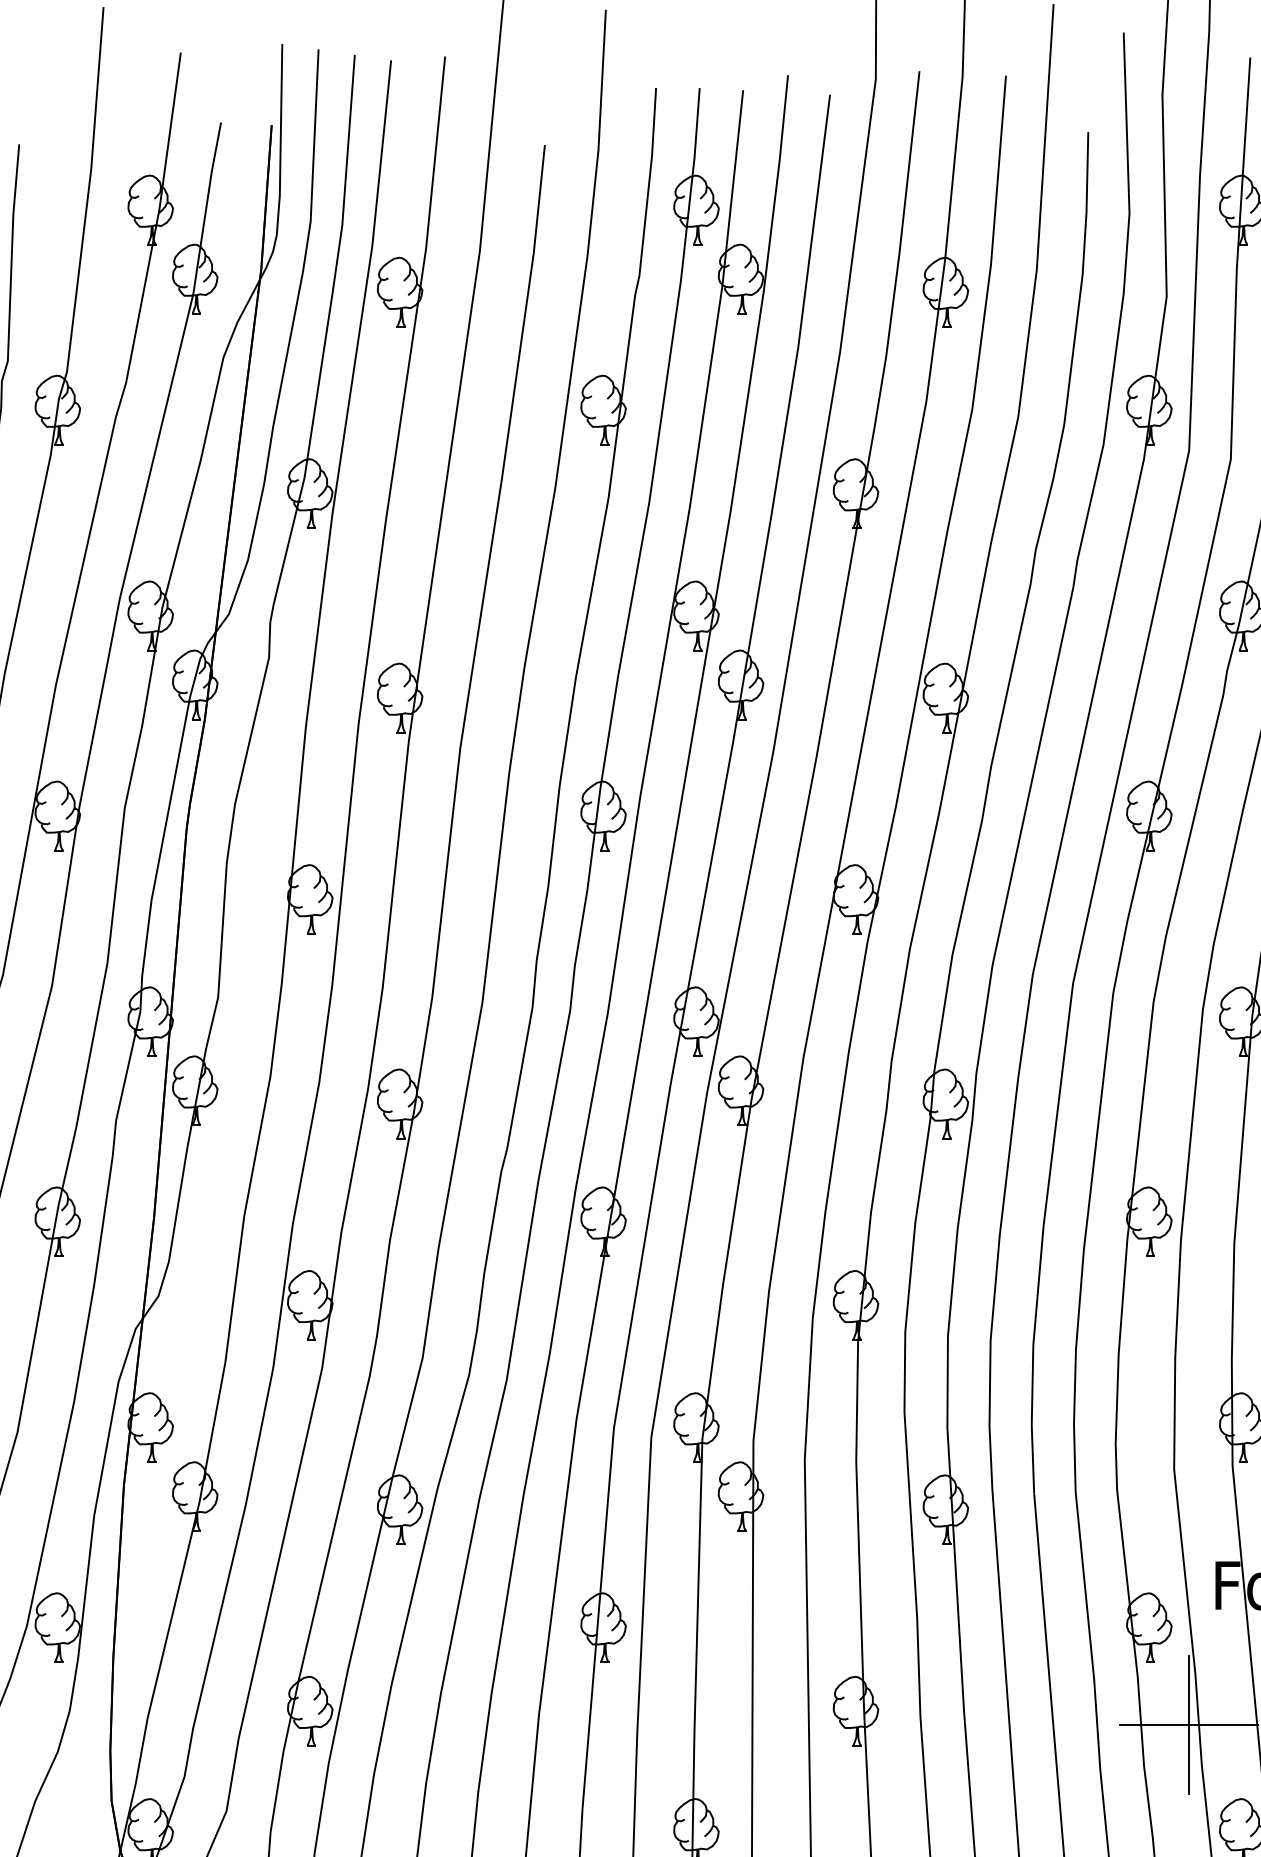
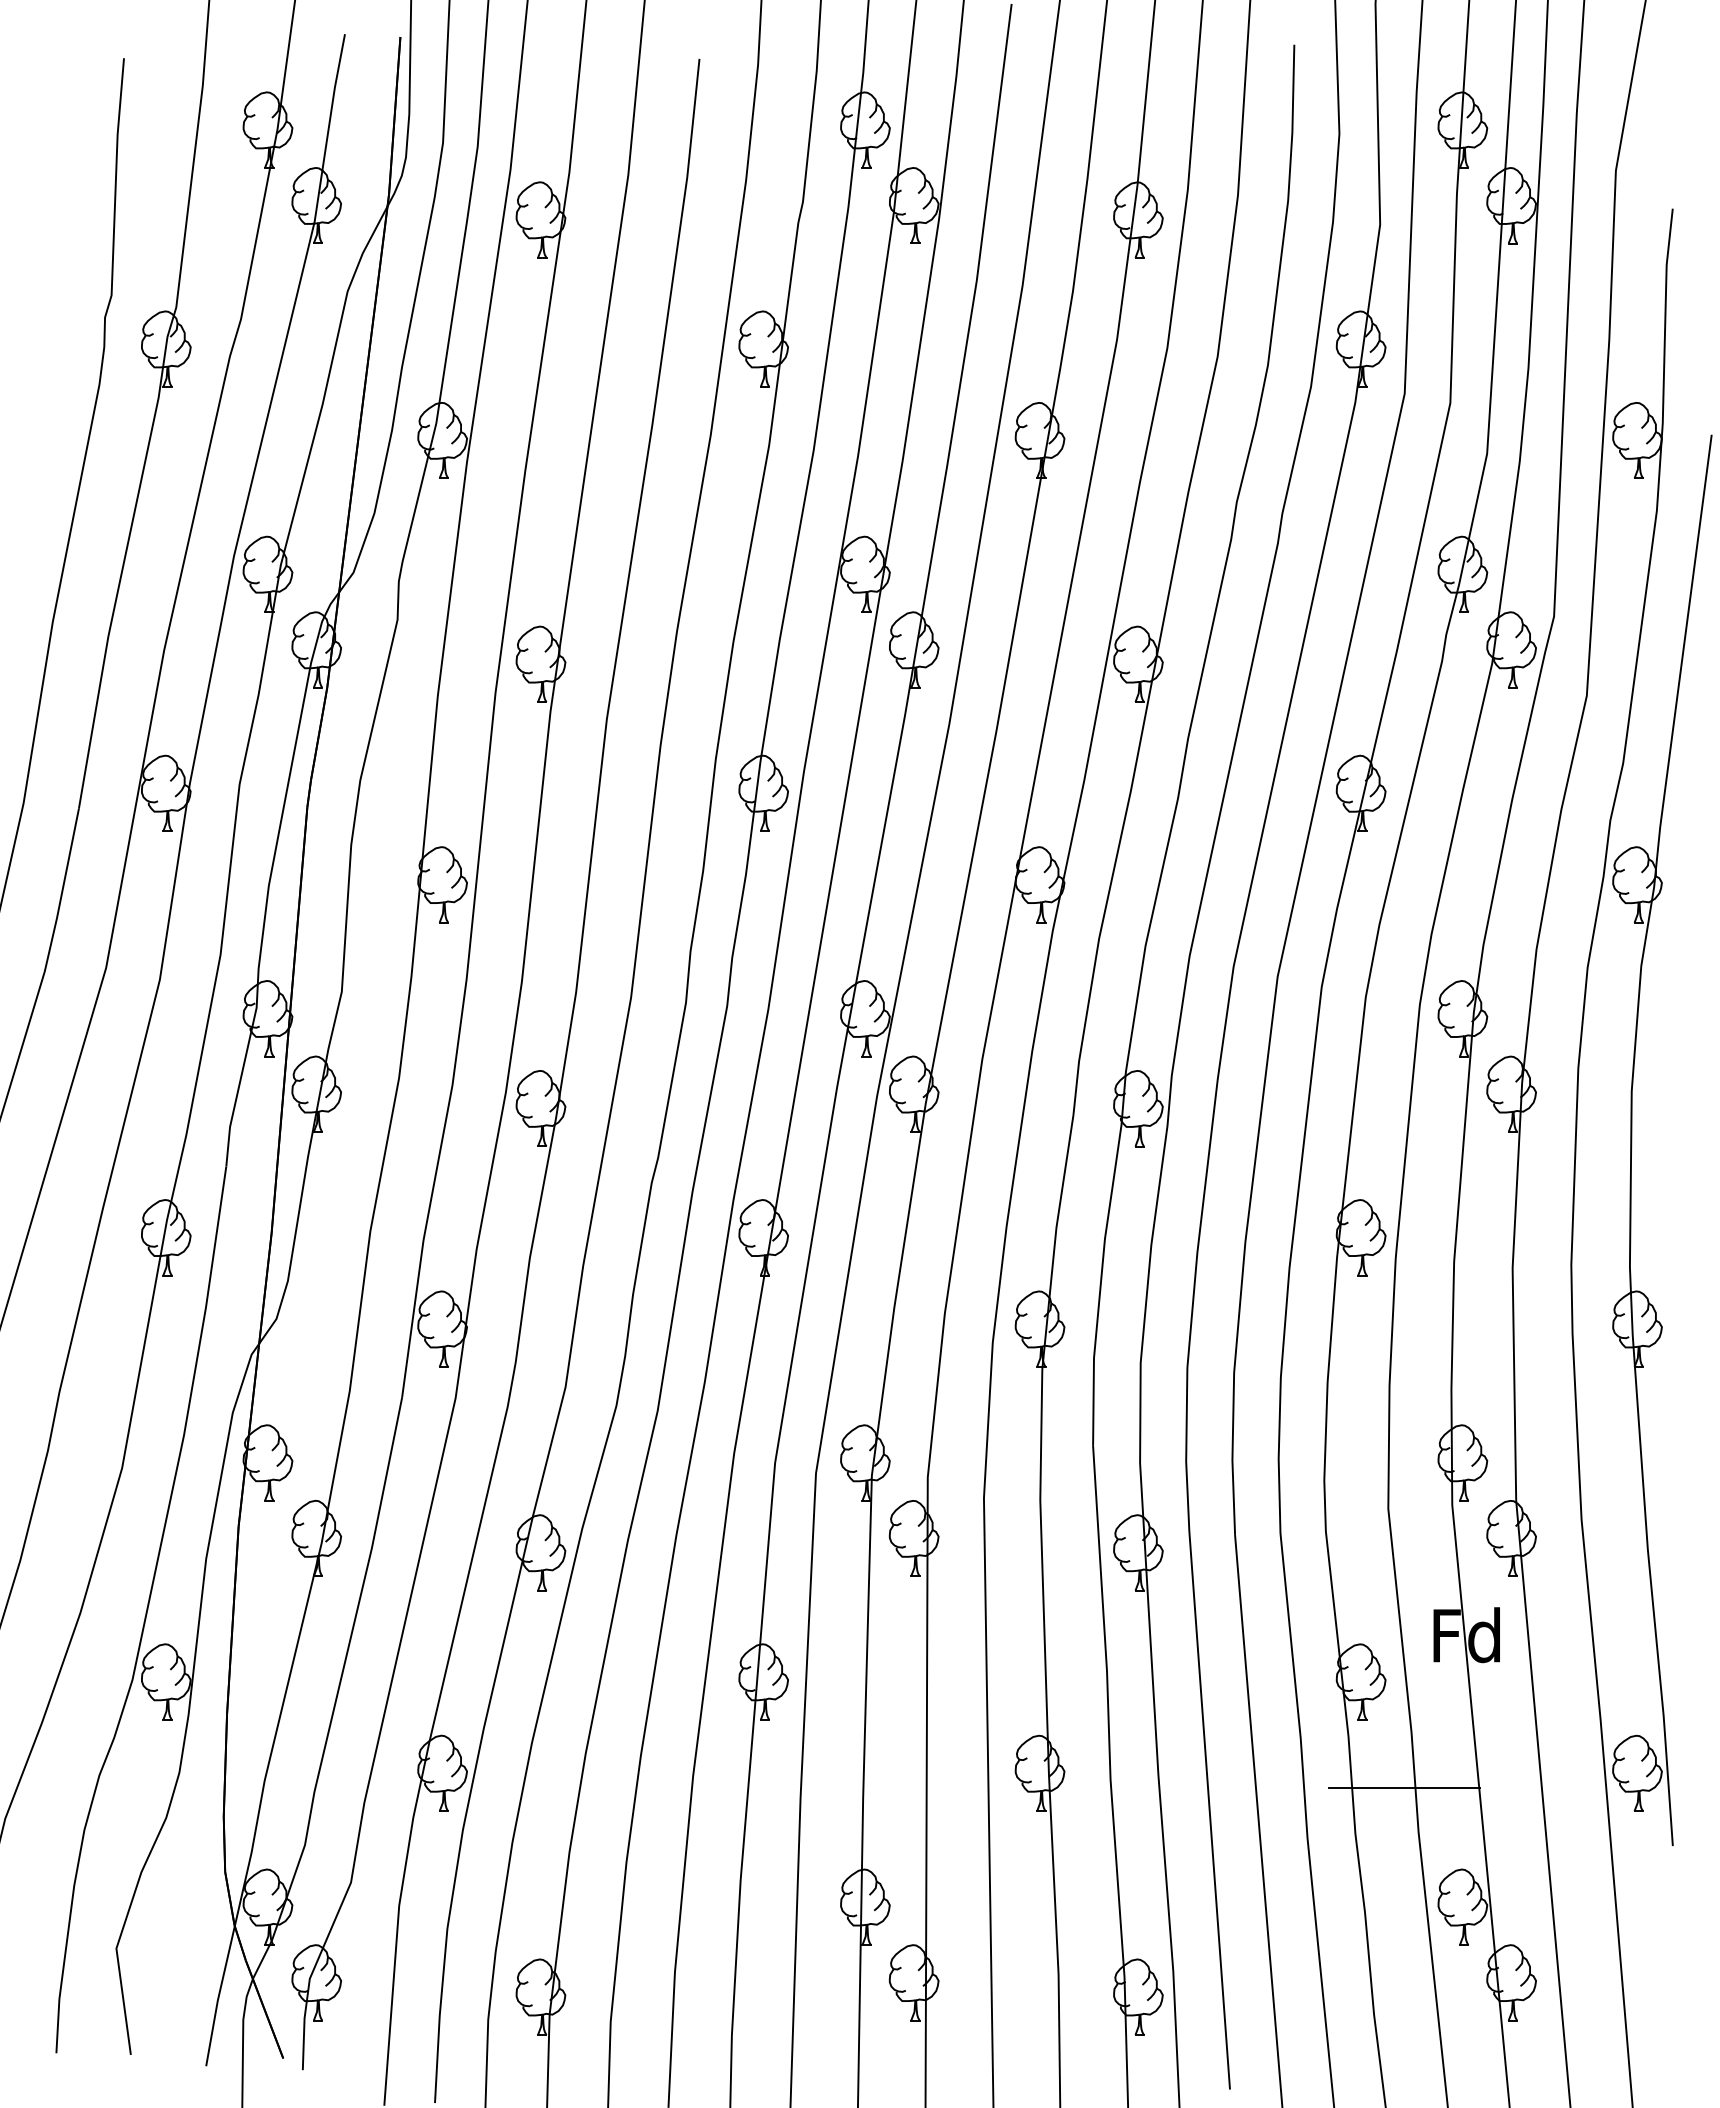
line: (1188, 1724) -> (1404, 1787), removed

